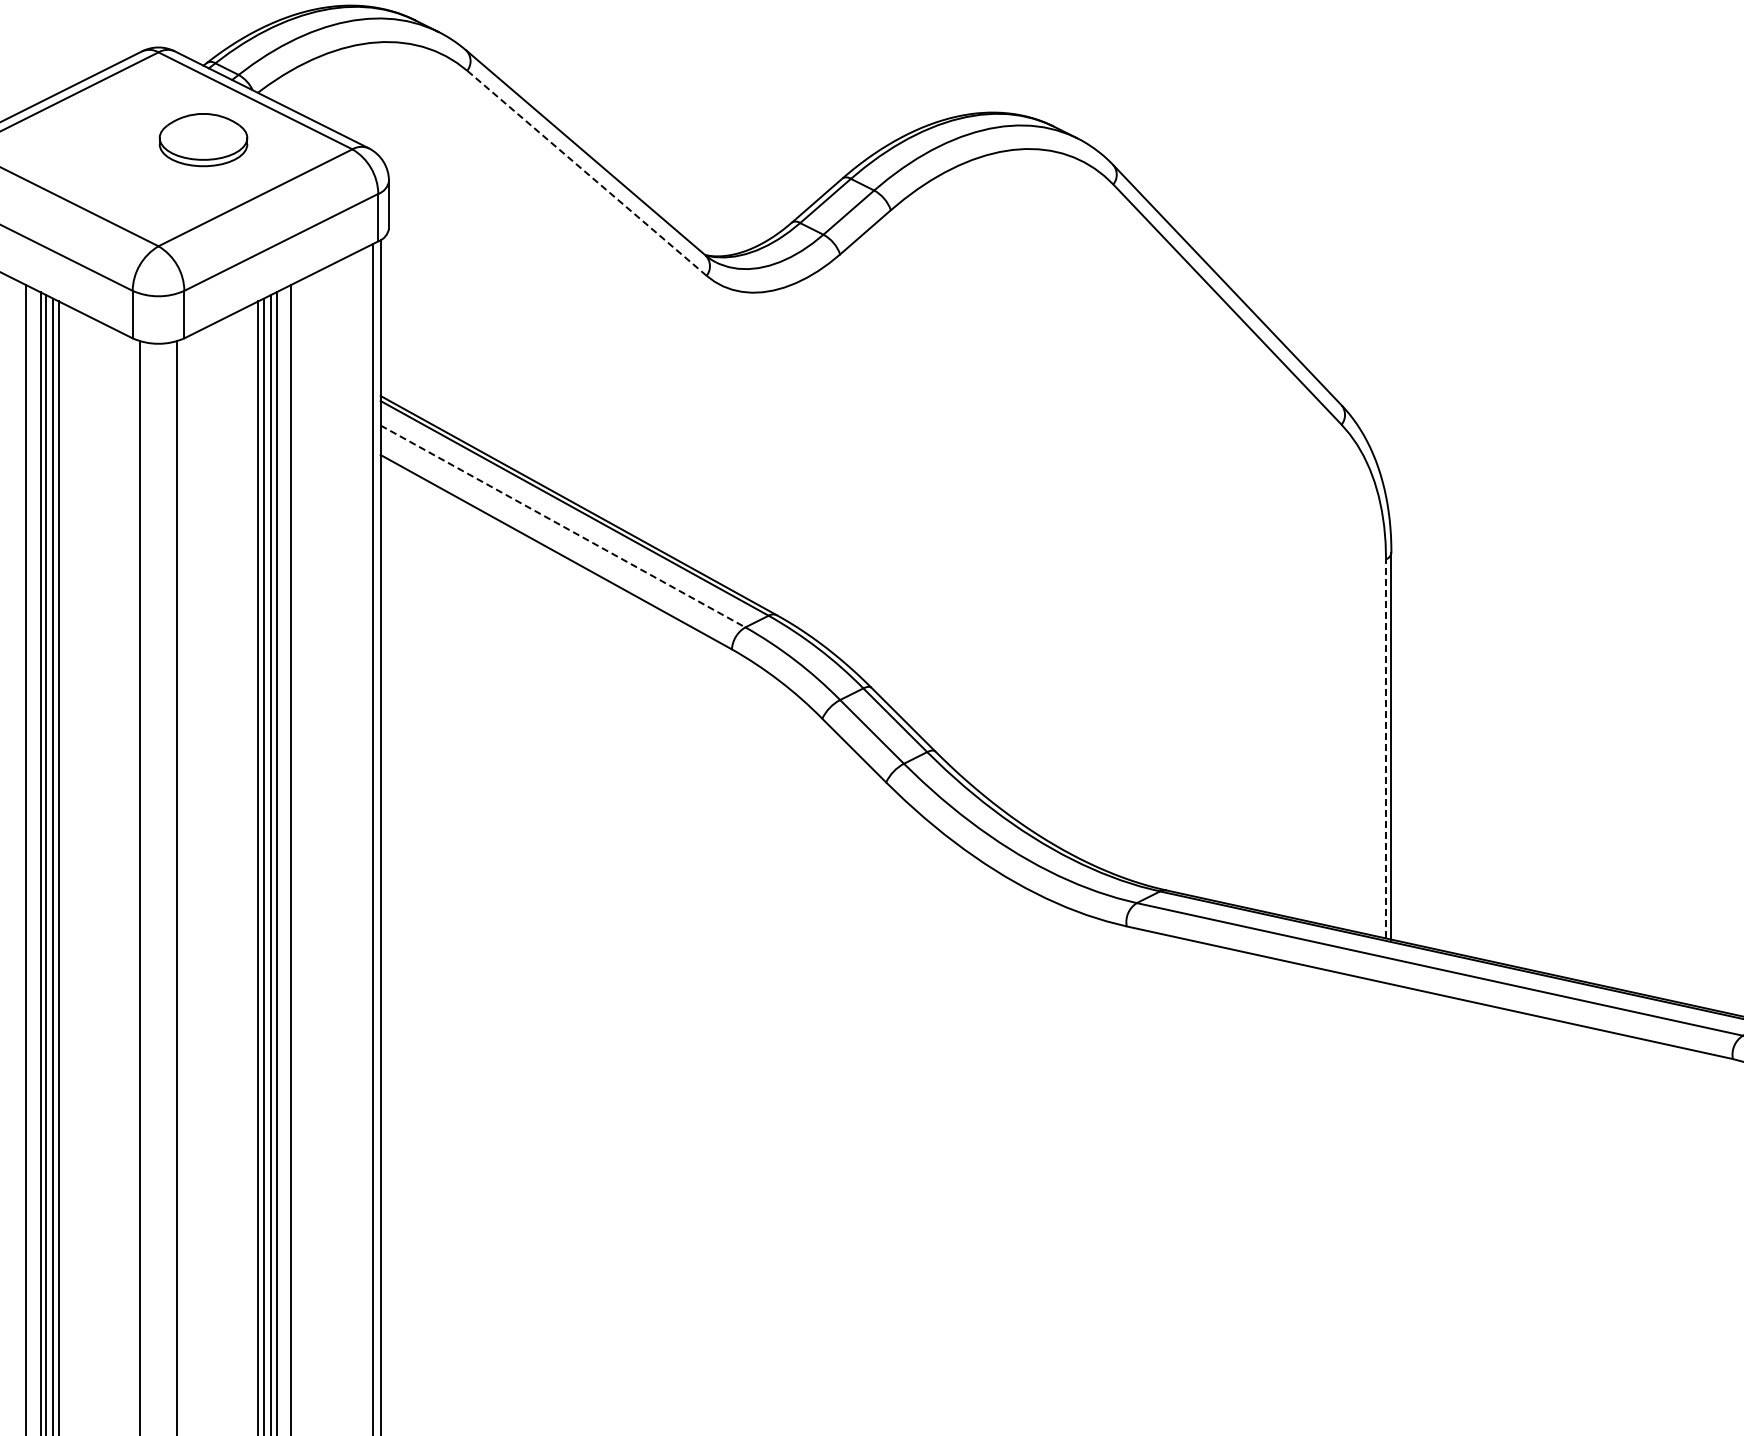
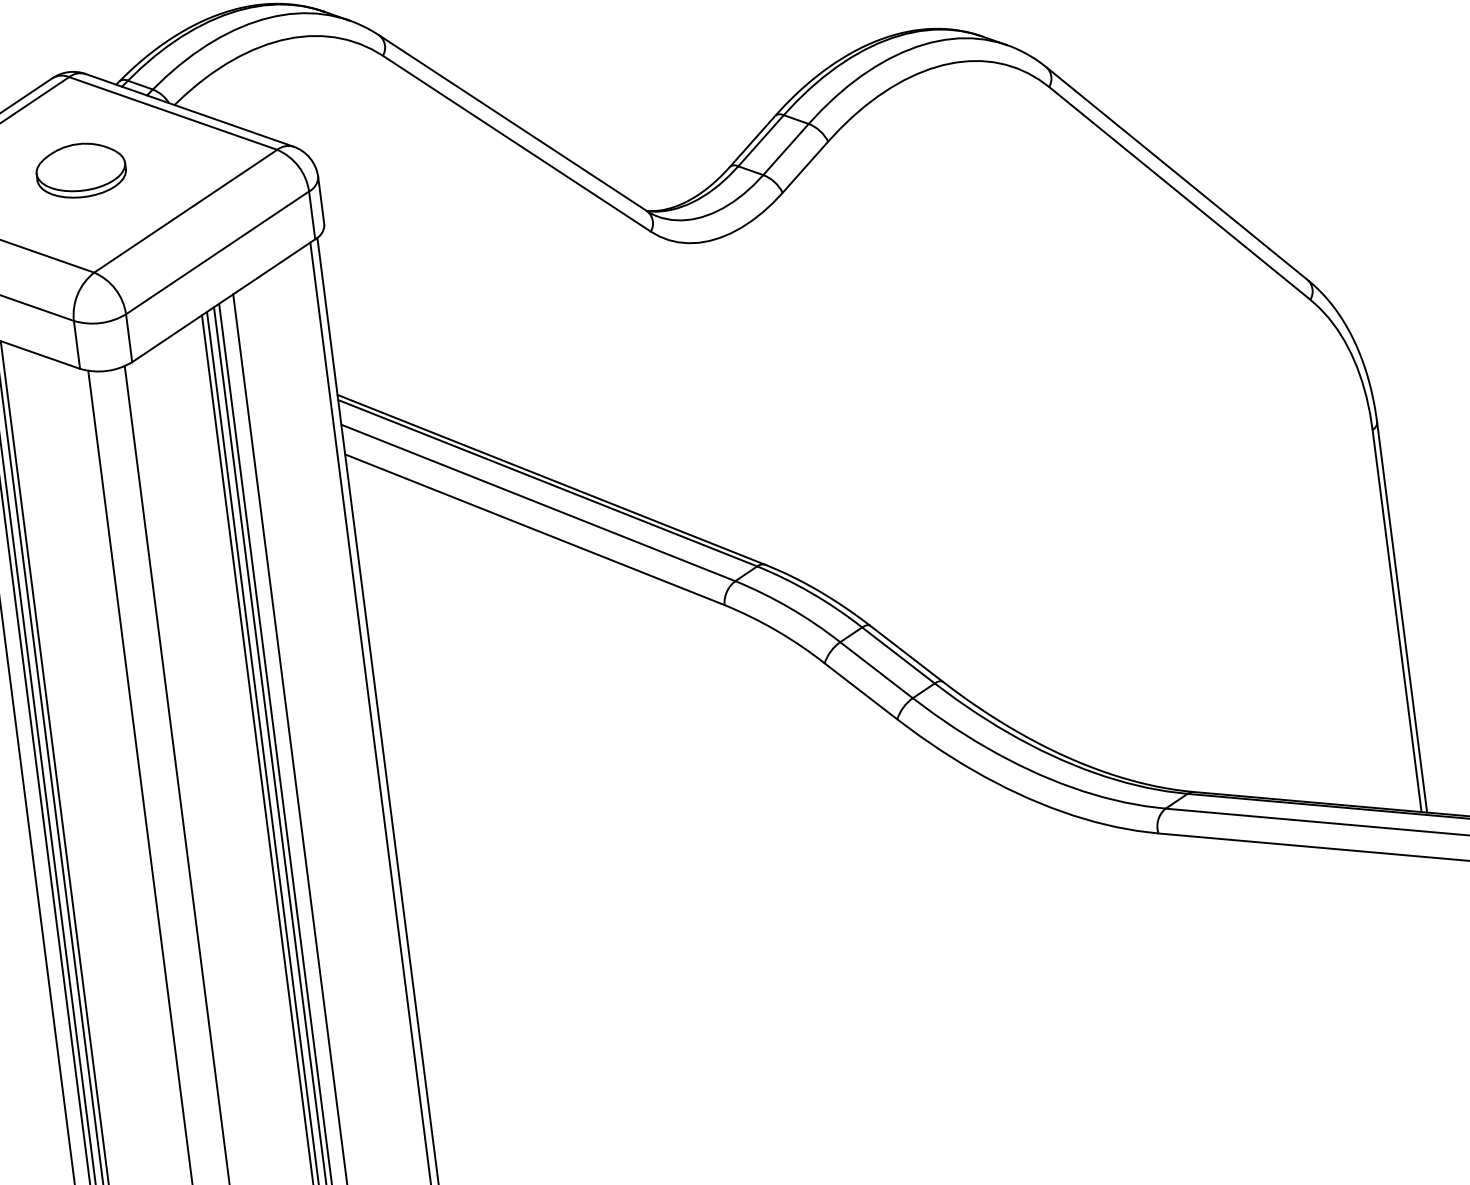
part: (203, 140) -> (81, 171), moved
line: (586, 173) -> (516, 143), dashed -> solid
line: (563, 526) -> (538, 502), dashed -> solid
line: (1386, 748) -> (1397, 620), dashed -> solid

